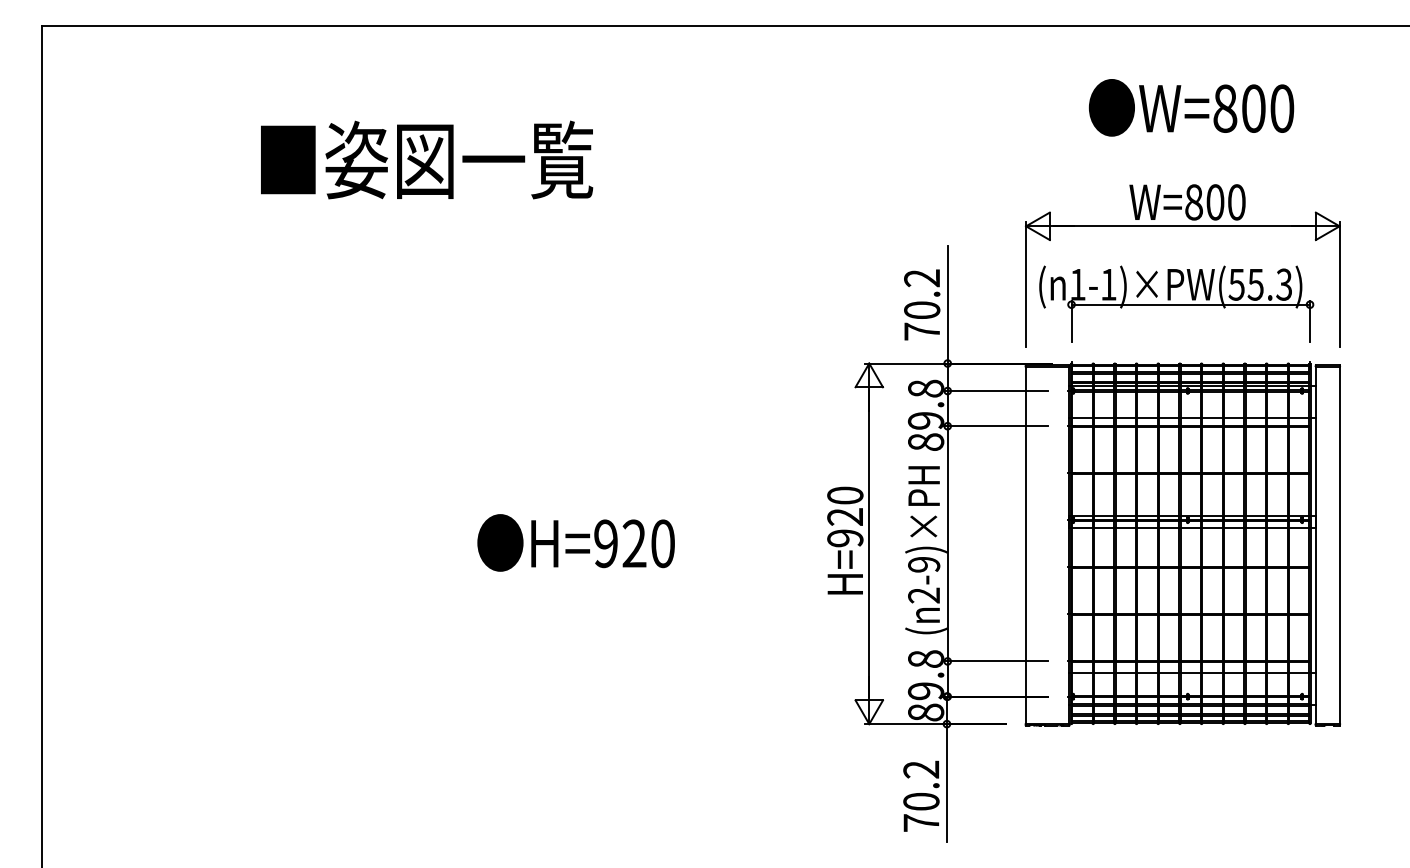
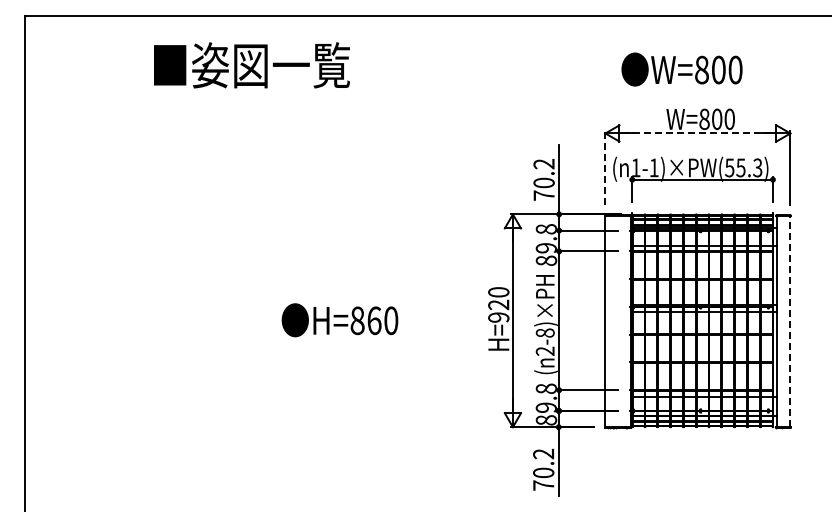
text: (1190, 107) -> (681, 69), moved
text: (426, 160) -> (251, 65), moved
line: (1183, 226) -> (698, 133), solid -> dashed
line: (1026, 284) -> (605, 167), solid -> dashed
text: (619, 543) -> (365, 320), H=920 -> H=860
line: (1339, 545) -> (790, 321), solid -> dashed
text: (922, 563) -> (544, 332), (n2-9)×PH -> (n2-8)×PH

